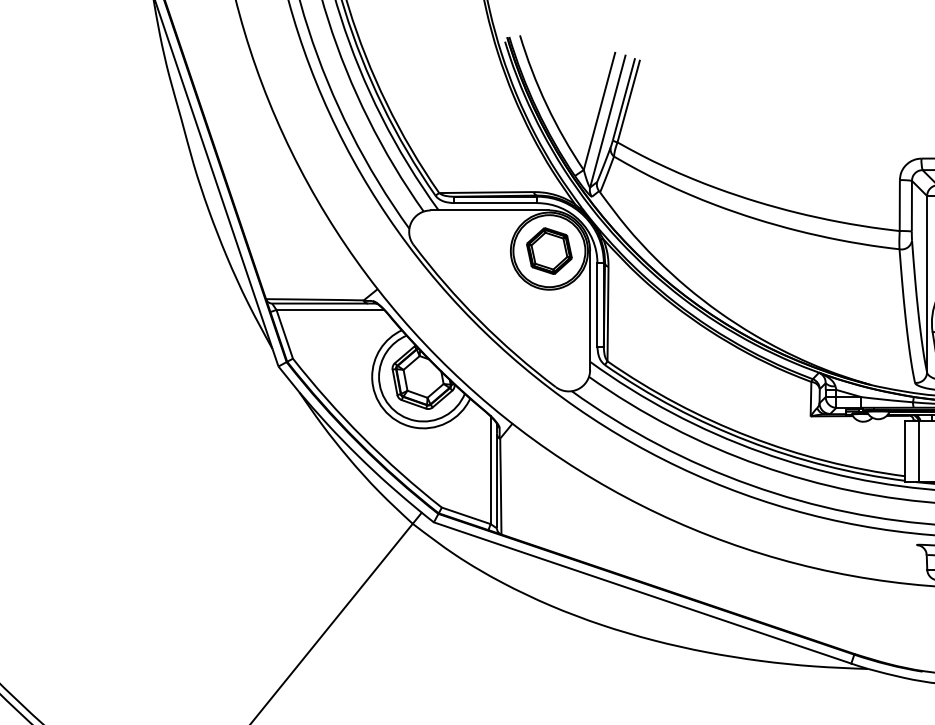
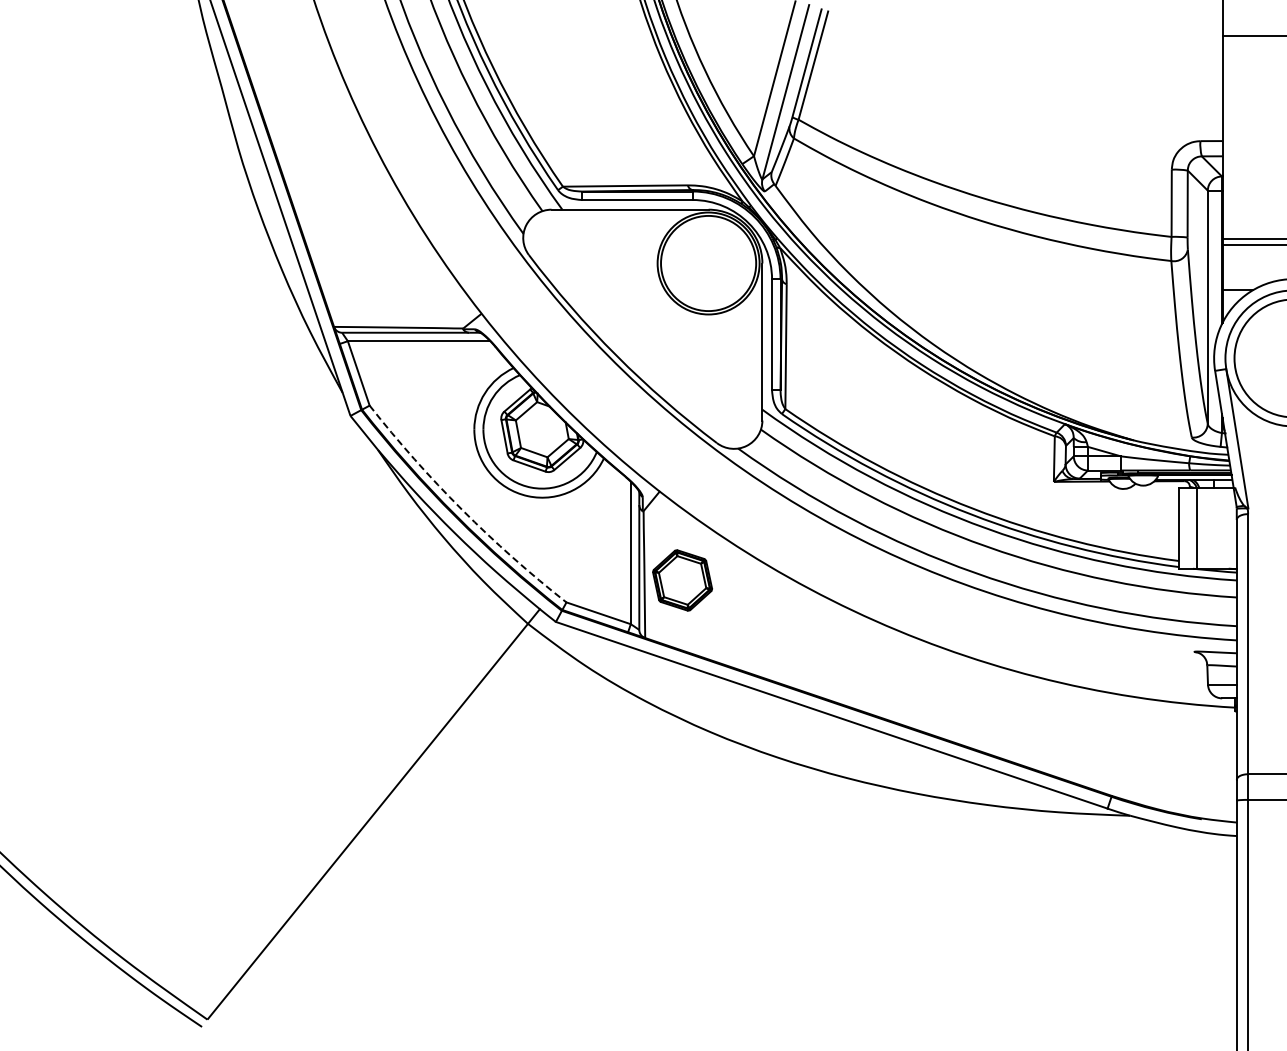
part: (549, 251) -> (682, 580), moved
arc: (363, 437) -> (462, 509), solid -> dashed

